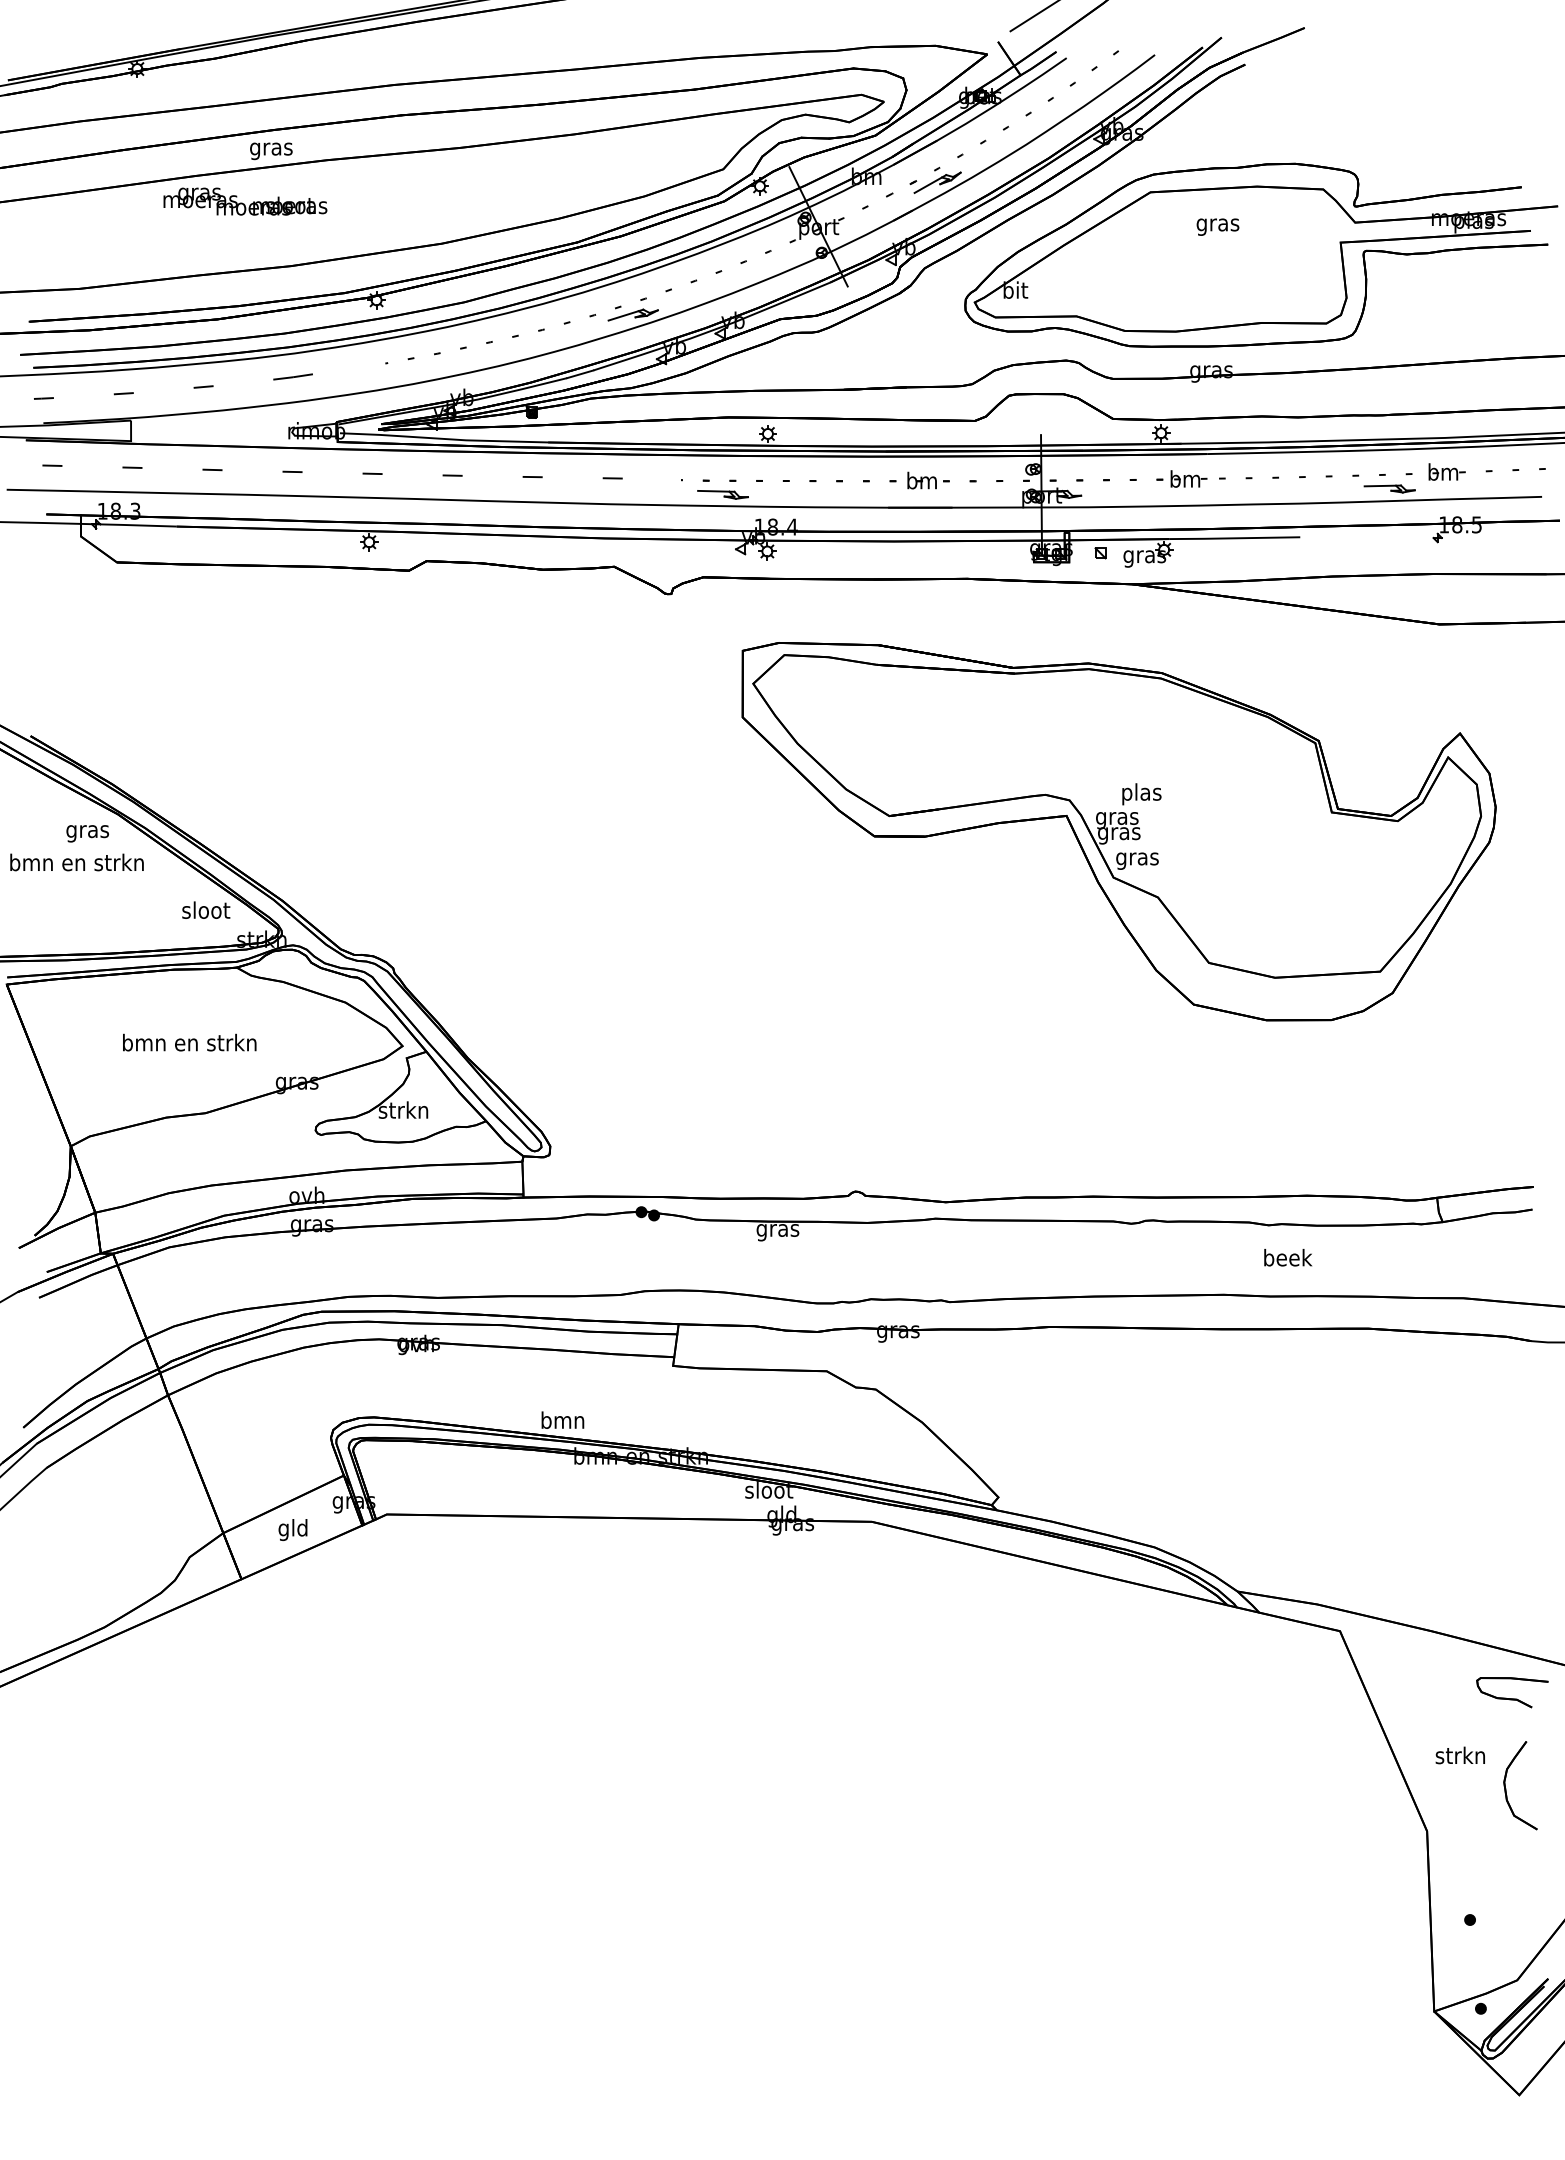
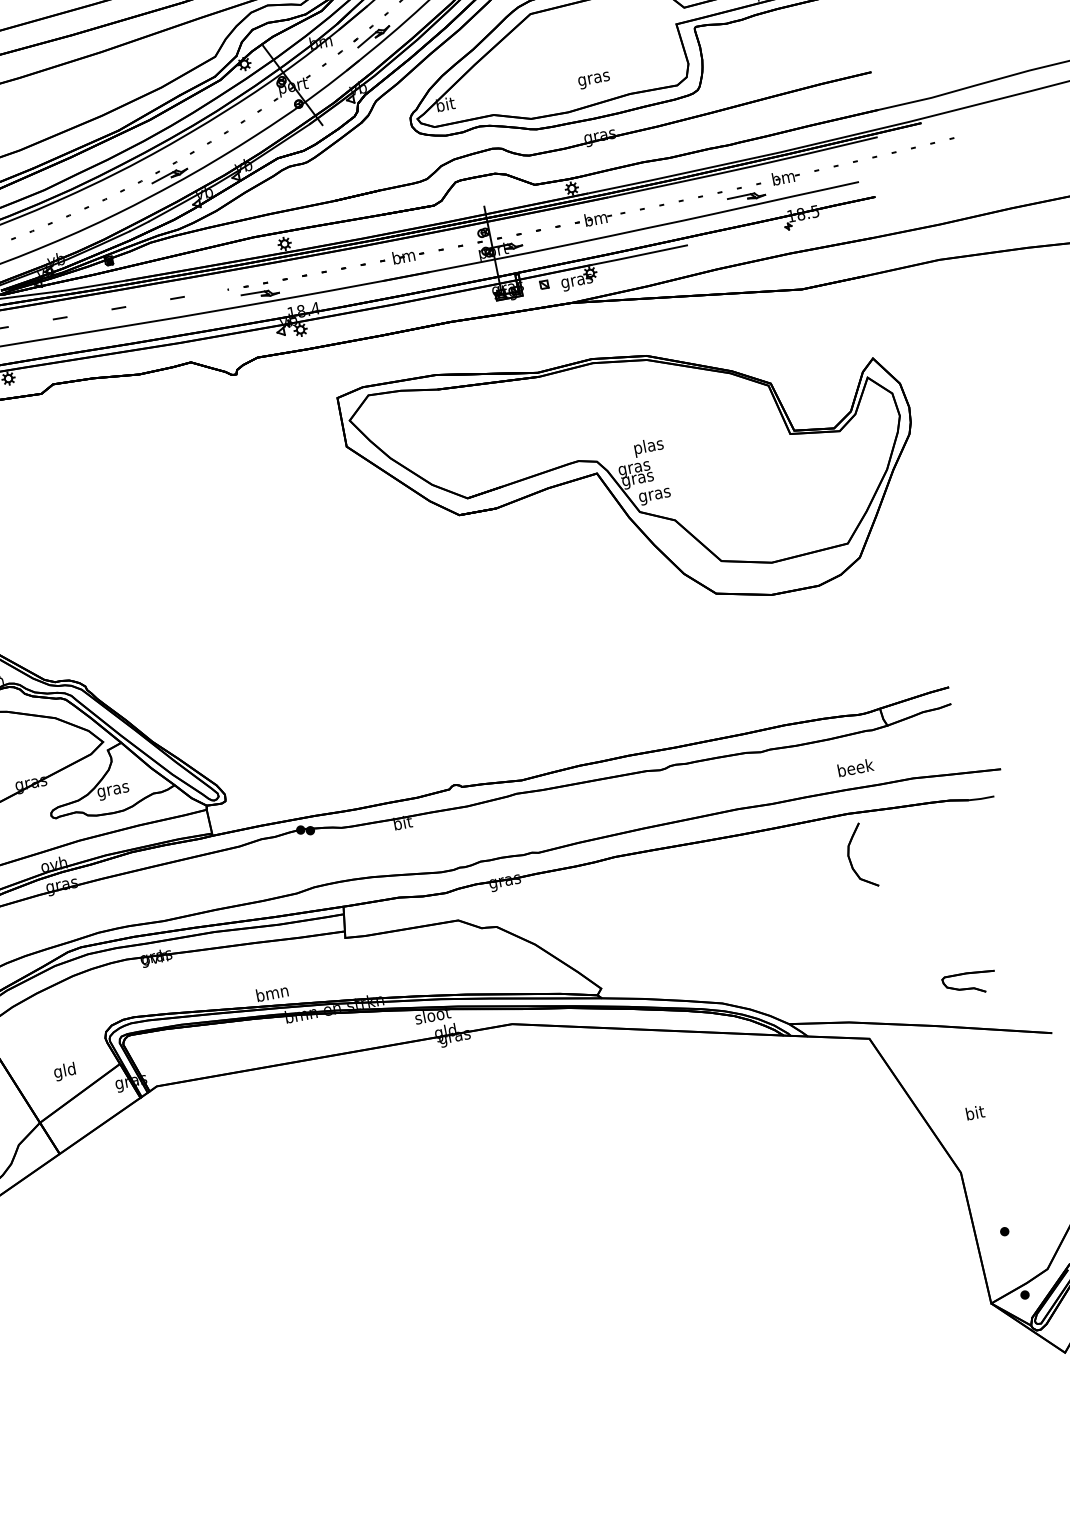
text: (1217, 226) -> (593, 80), moved
part: (1118, 831) -> (637, 477), moved
text: (403, 1112) -> (113, 790), strkn -> gras
text: (777, 1230) -> (402, 824), gras -> bit
text: (1288, 1257) -> (855, 767), moved
text: (292, 1529) -> (64, 1071), moved
part: (1512, 1692) -> (969, 983), moved
text: (1459, 1755) -> (974, 1112), strkn -> bit
part: (1506, 1788) -> (850, 860), moved

